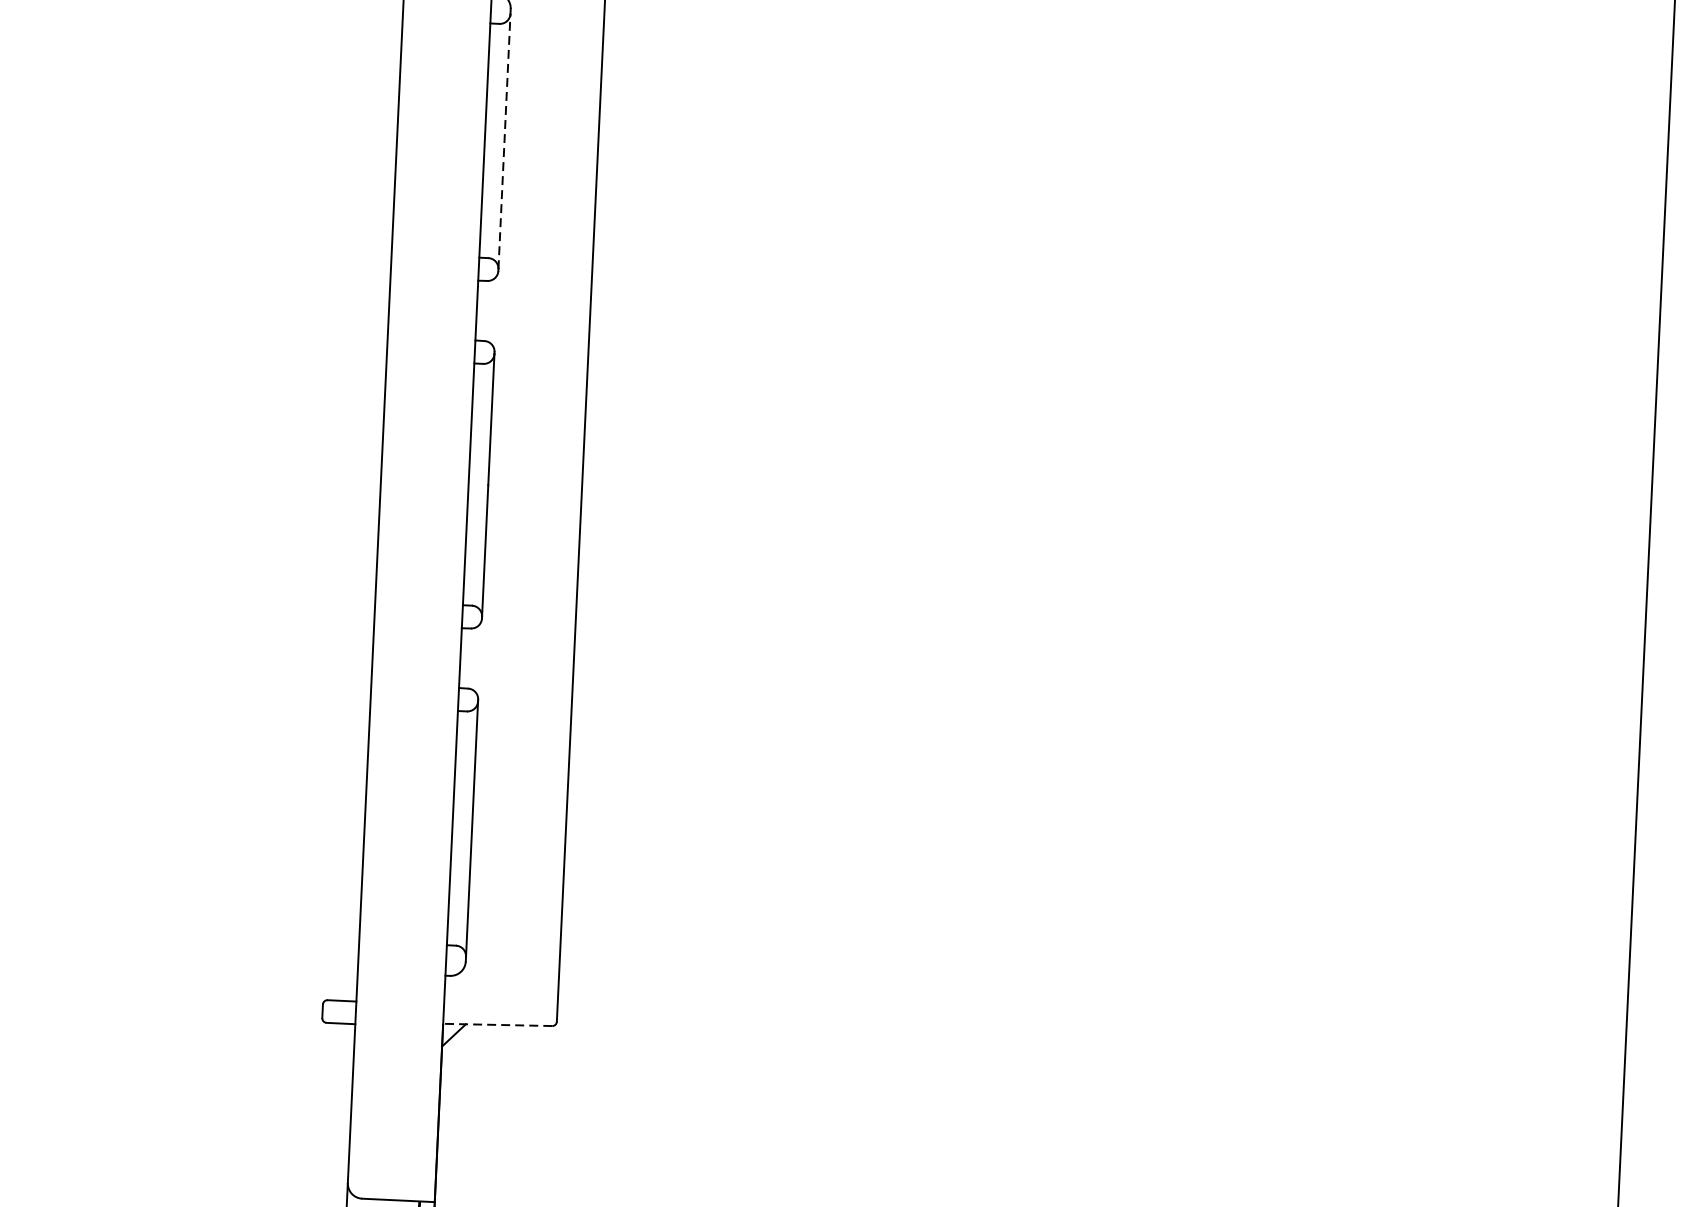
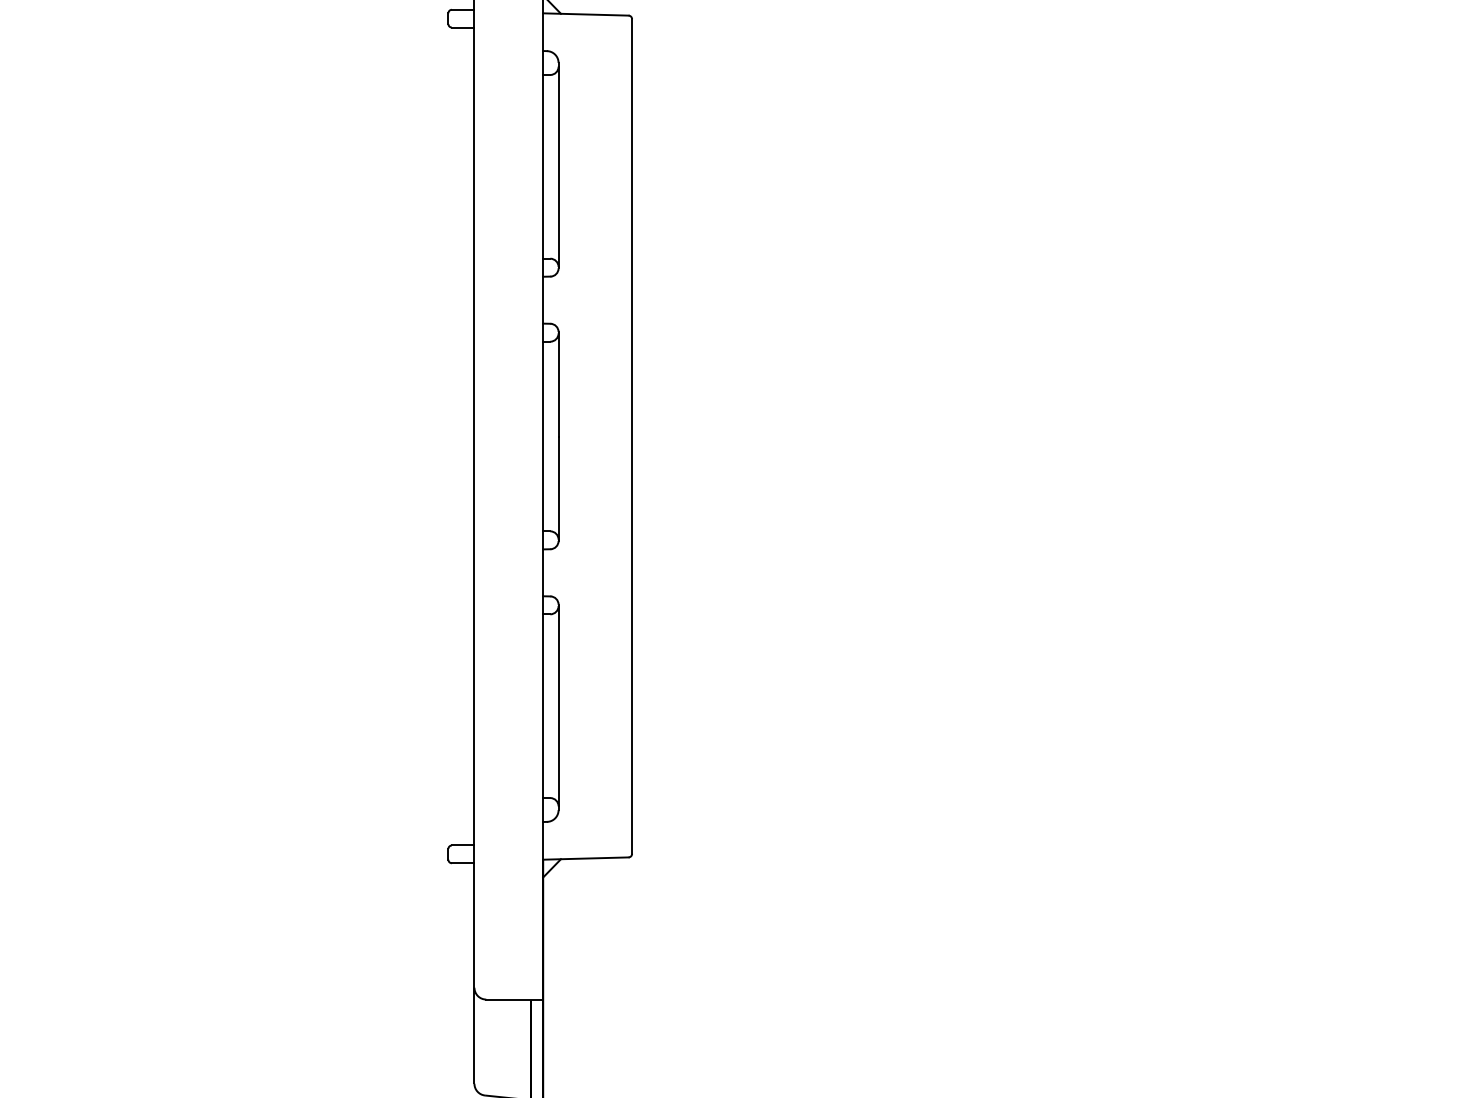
line: (504, 141) -> (558, 166), dashed -> solid
line: (497, 1024) -> (585, 858), dashed -> solid

